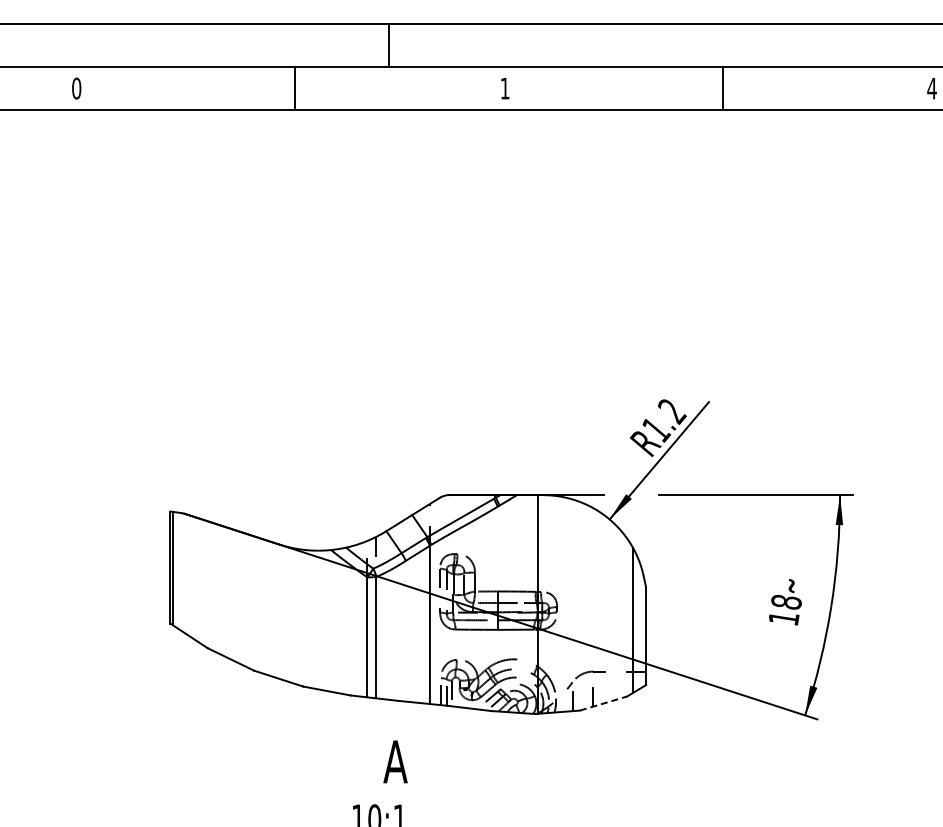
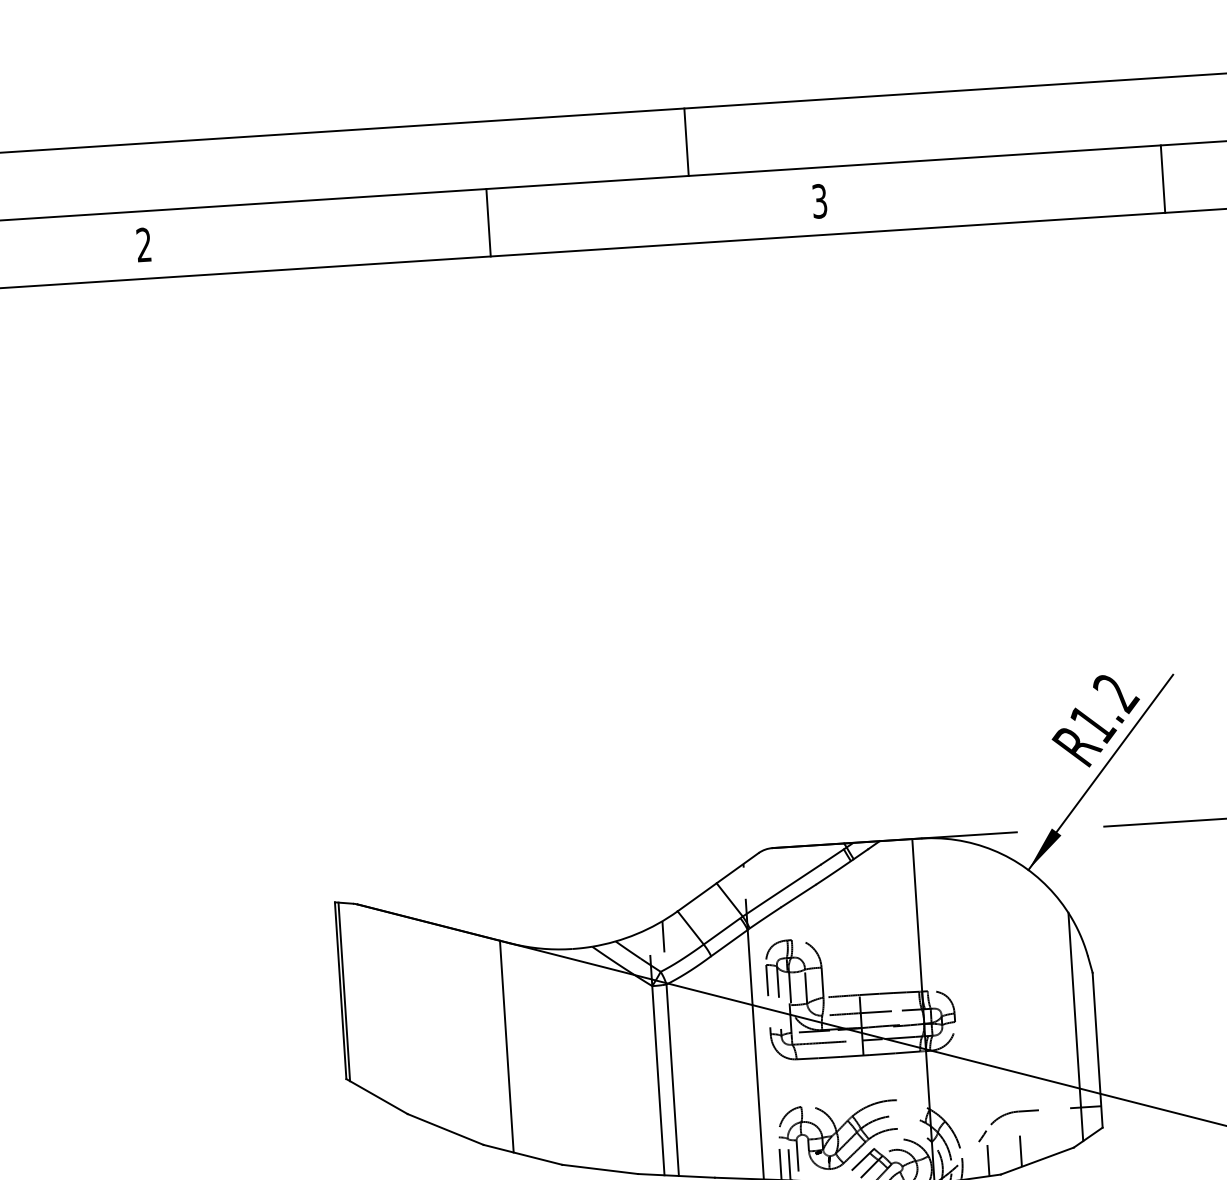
line: (389, 45) -> (686, 141), moved
text: (76, 88) -> (143, 244), 0 -> 2
text: (504, 88) -> (818, 201), 1 -> 3
line: (273, 609) -> (507, 1046), added
line: (603, 703) -> (1037, 1160), dashed -> solid

